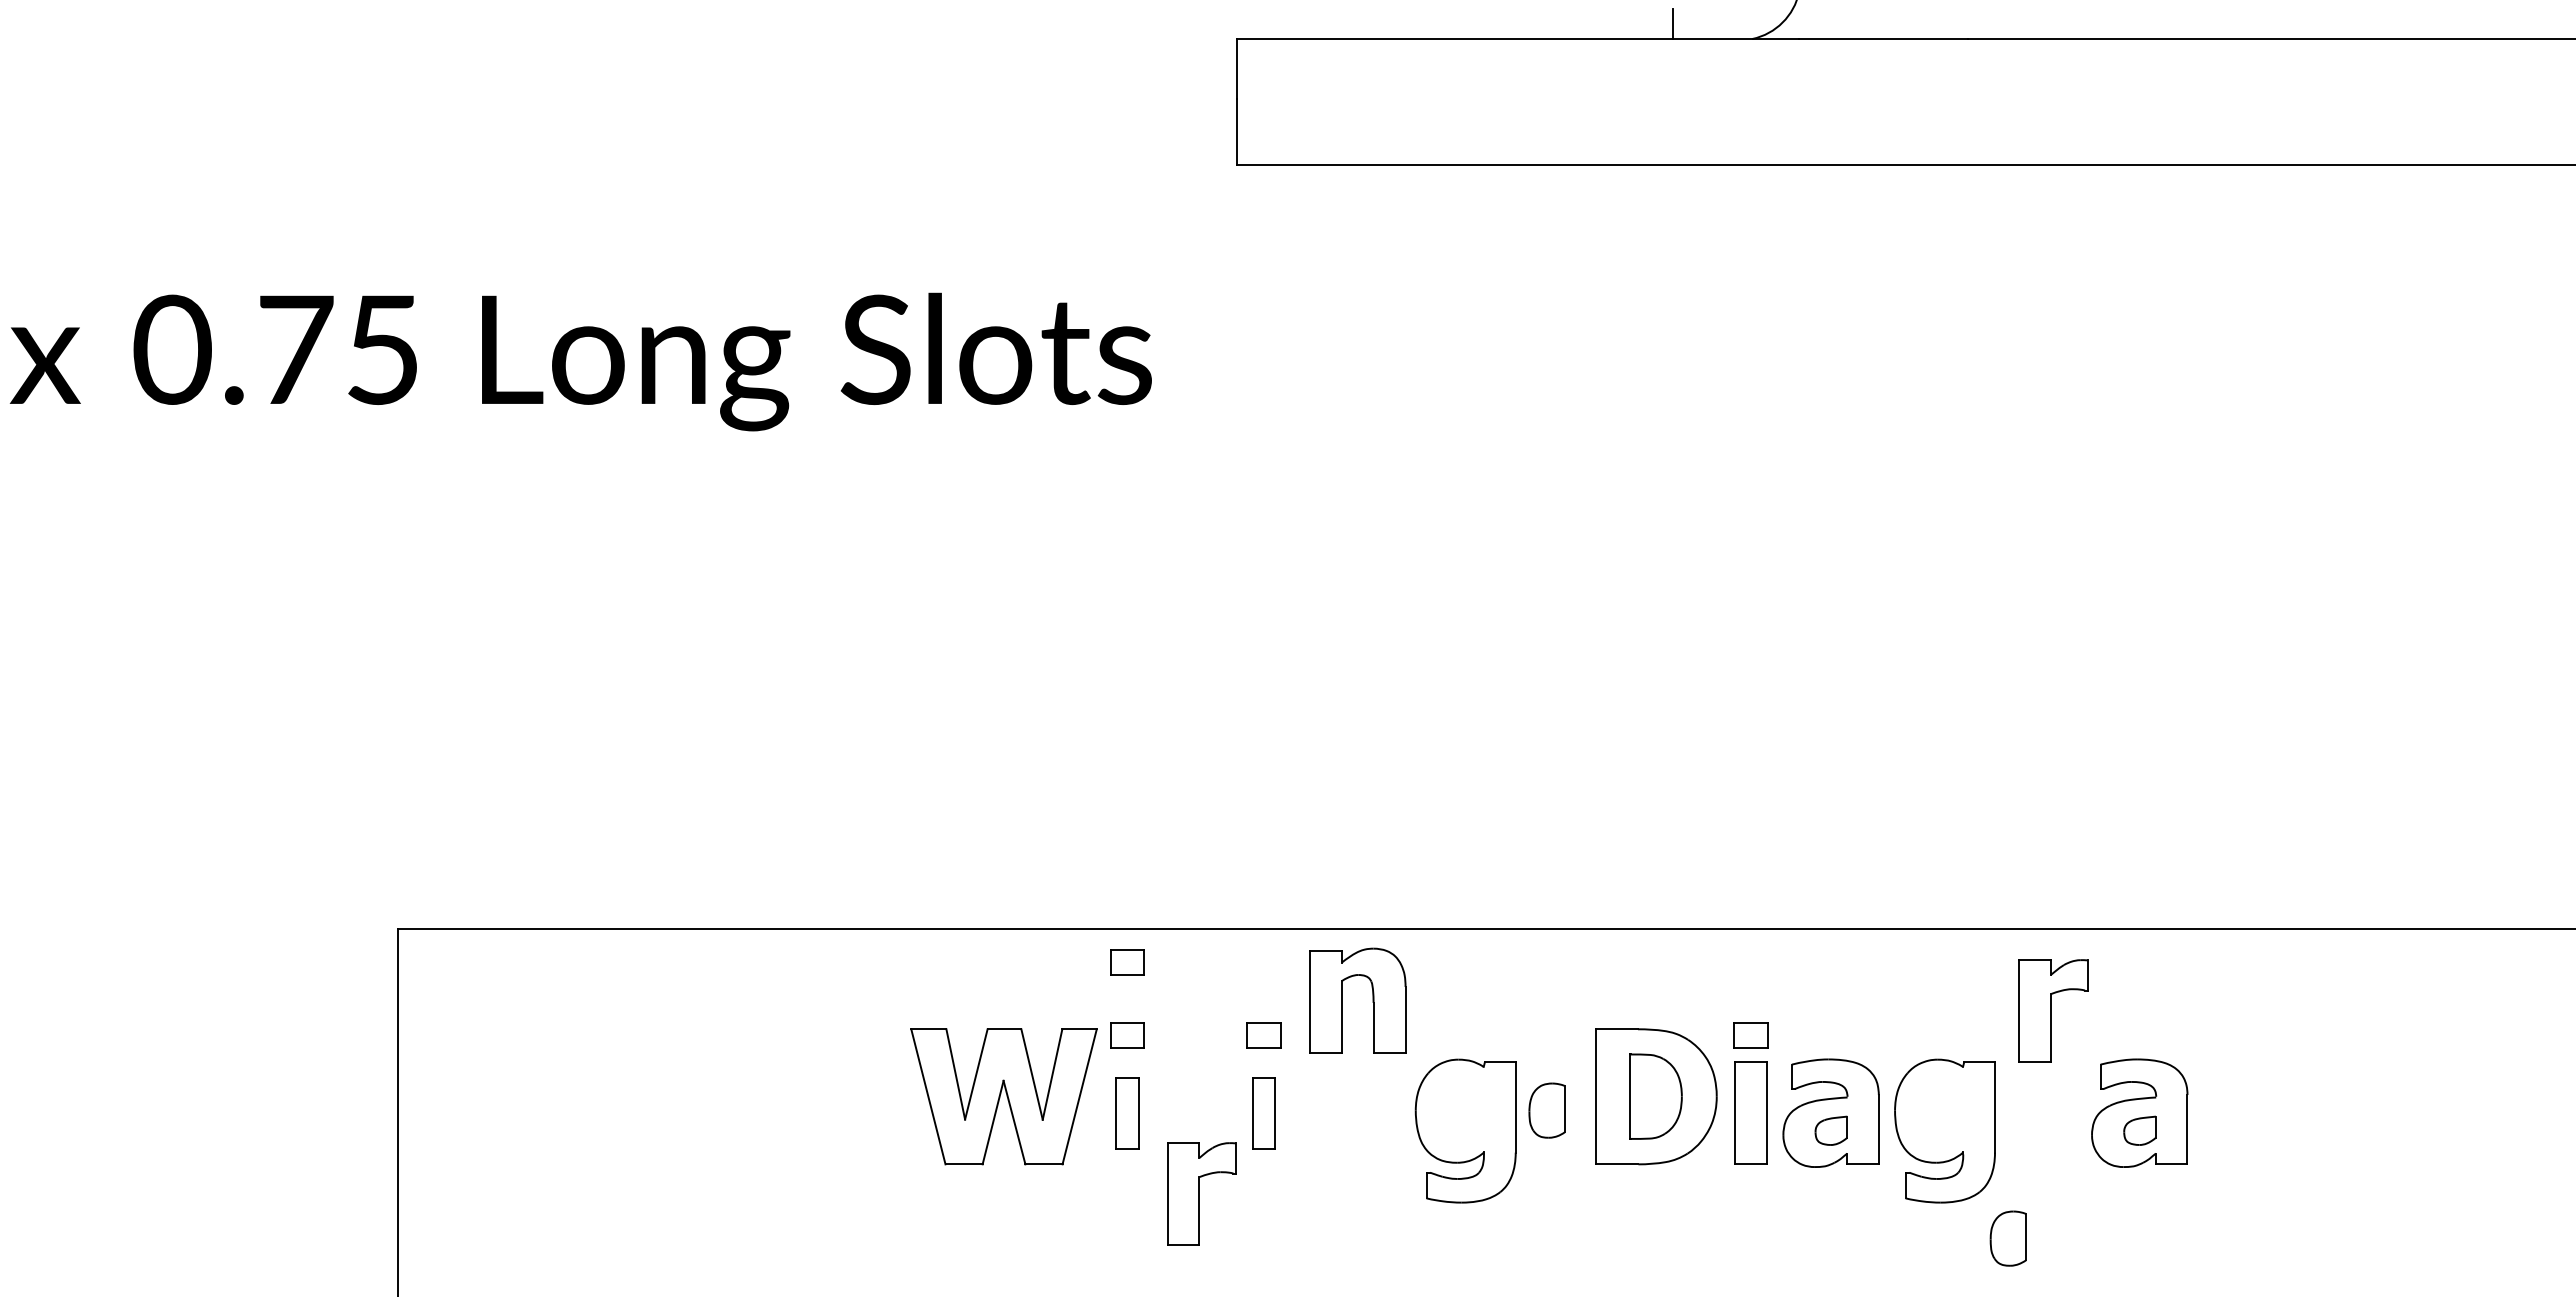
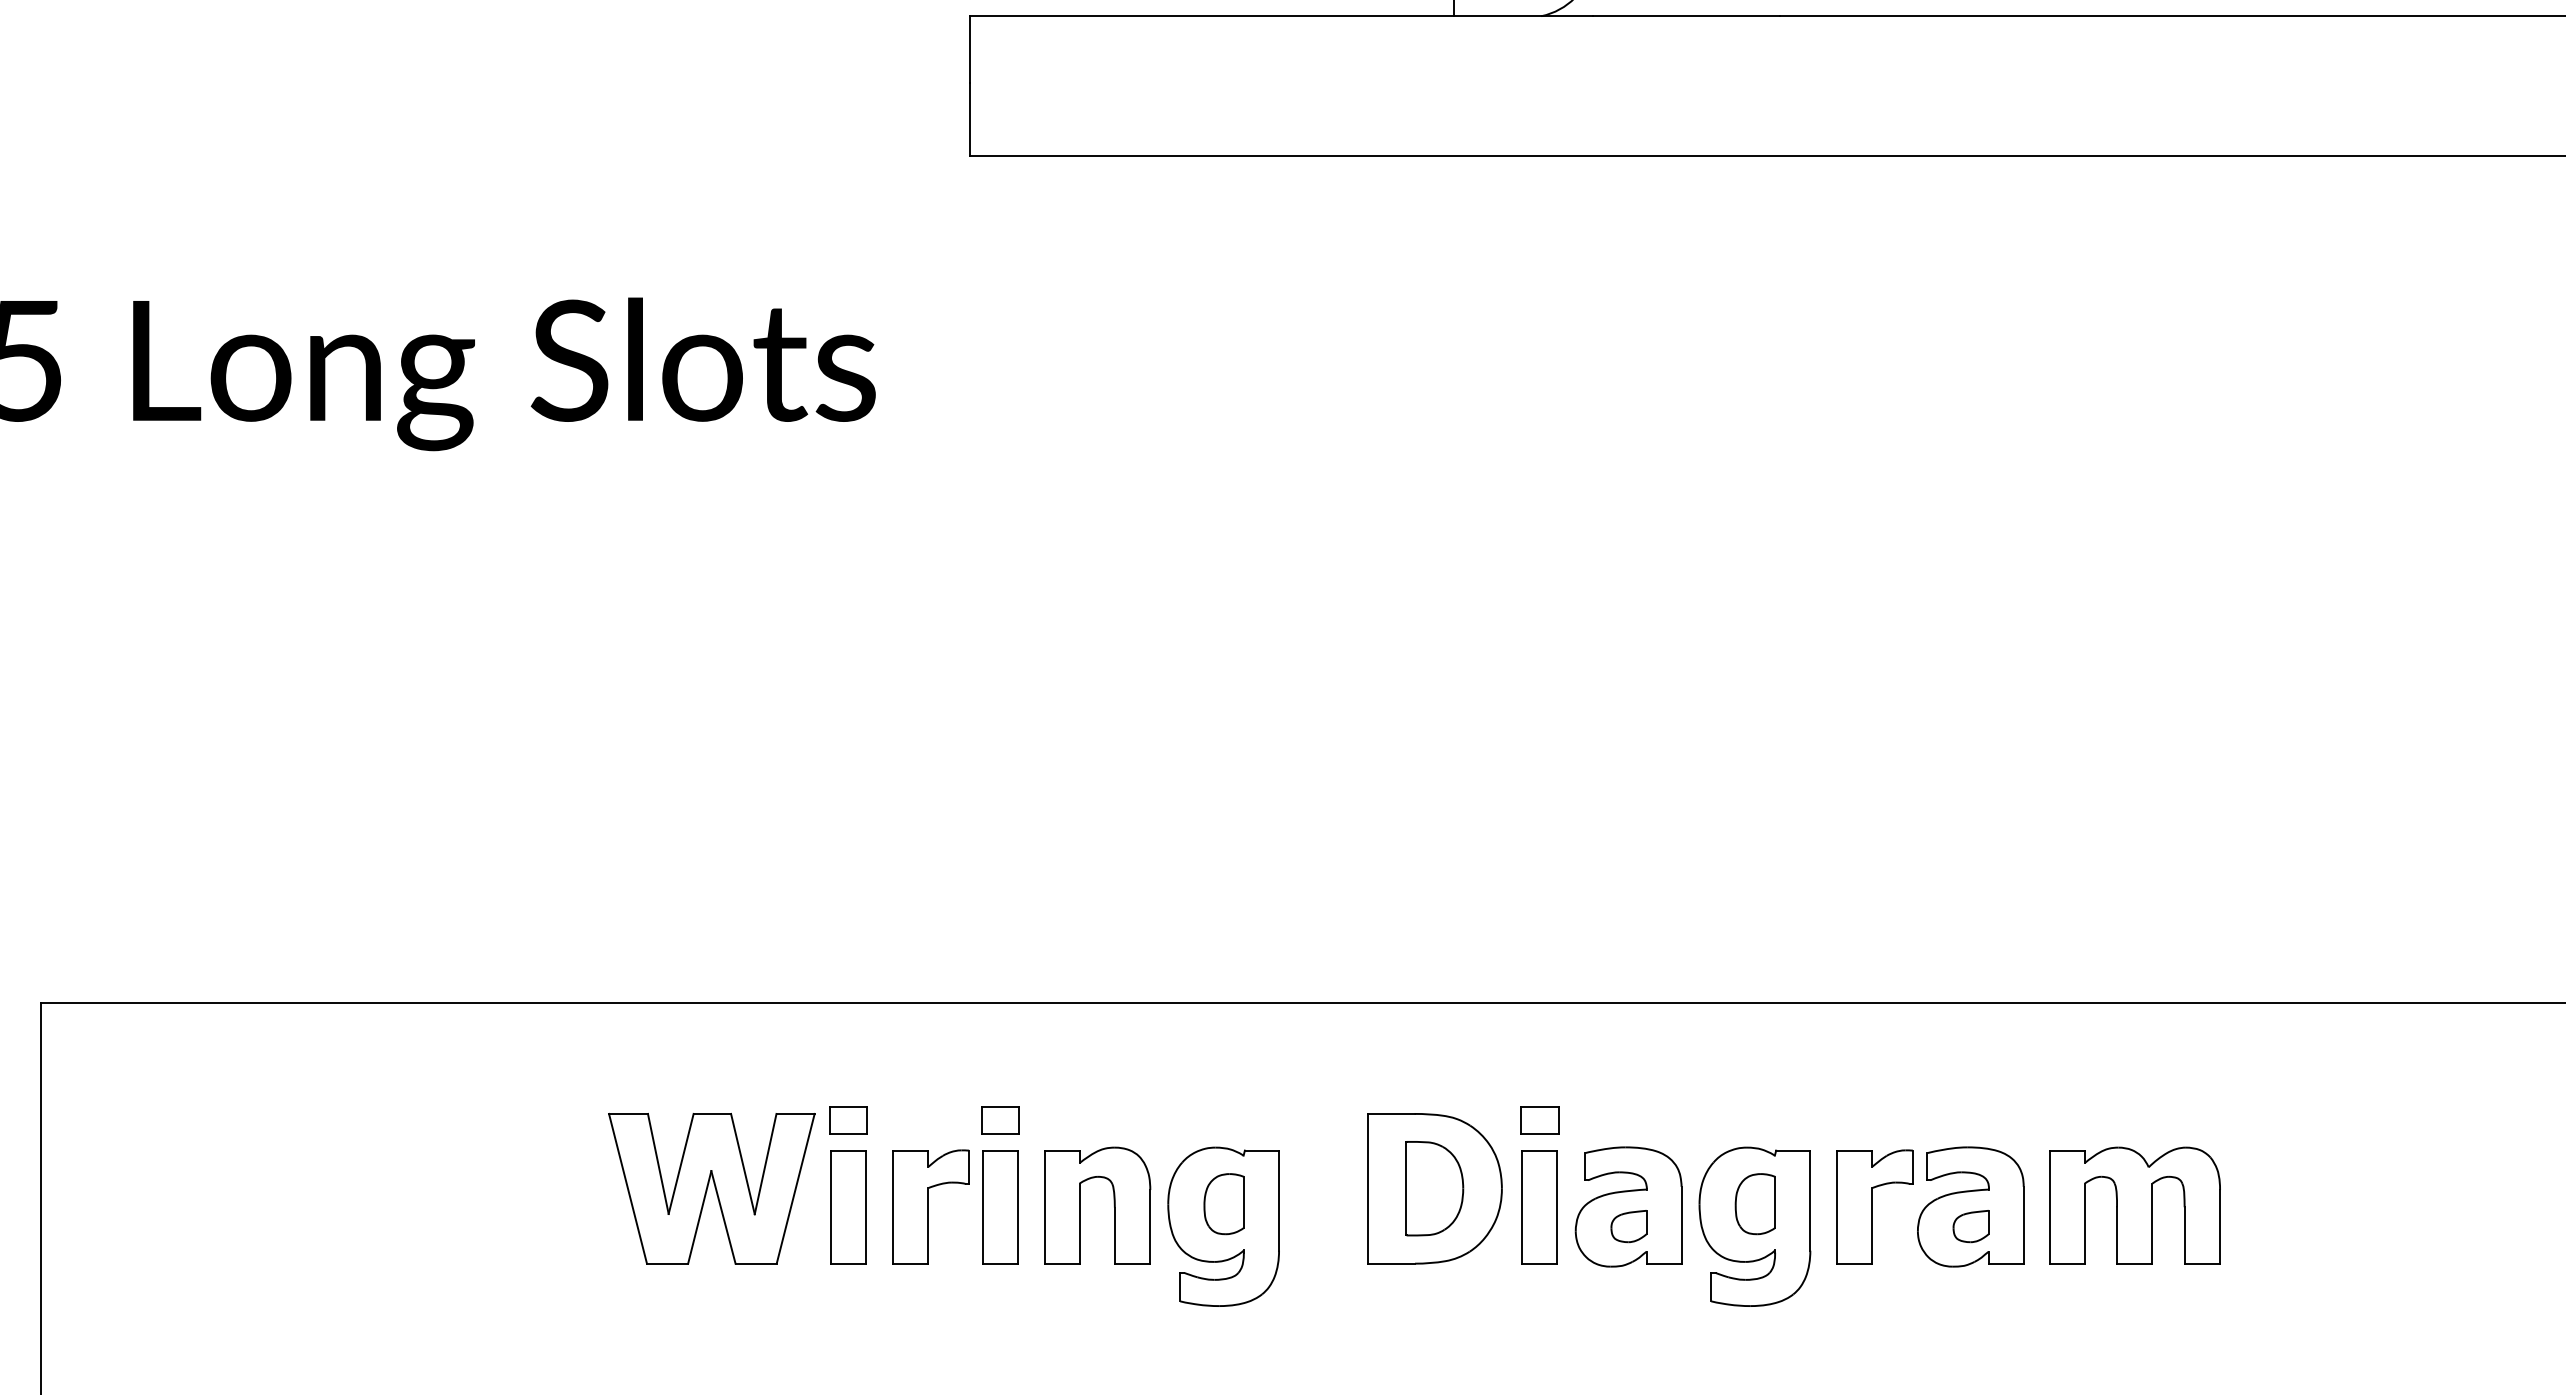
part: (1127, 962) -> (848, 1039), removed
part: (1342, 1000) -> (1080, 1205), moved
part: (2053, 1010) -> (1875, 1206), moved
part: (1546, 1110) -> (1223, 1203), moved
part: (2287, 1111) -> (2134, 1205), added
part: (1127, 1112) -> (848, 1206), size x1.43
part: (1263, 1112) -> (999, 1206), size x1.43
part: (1201, 1193) -> (930, 1206), moved
part: (2007, 1238) -> (1754, 1203), moved

